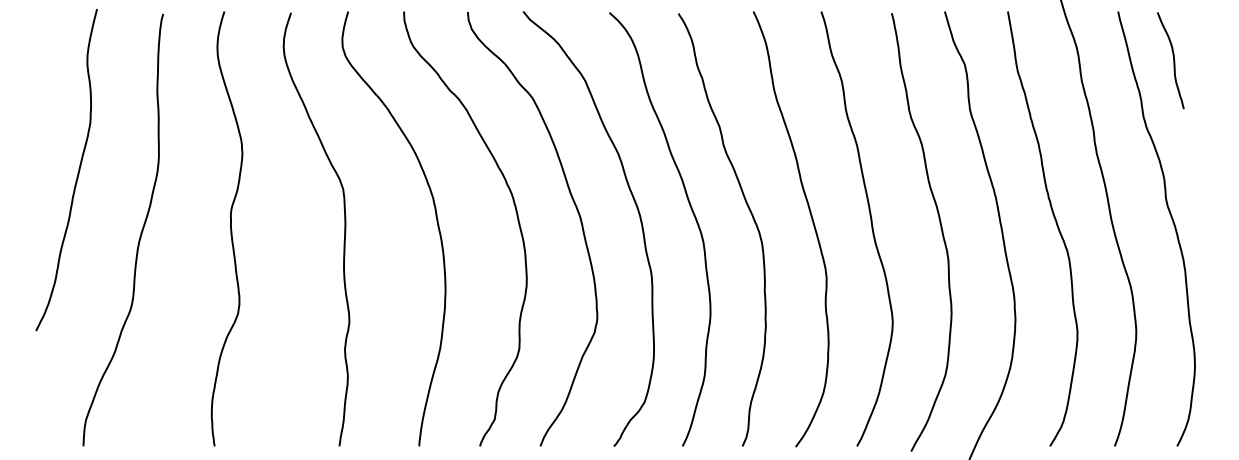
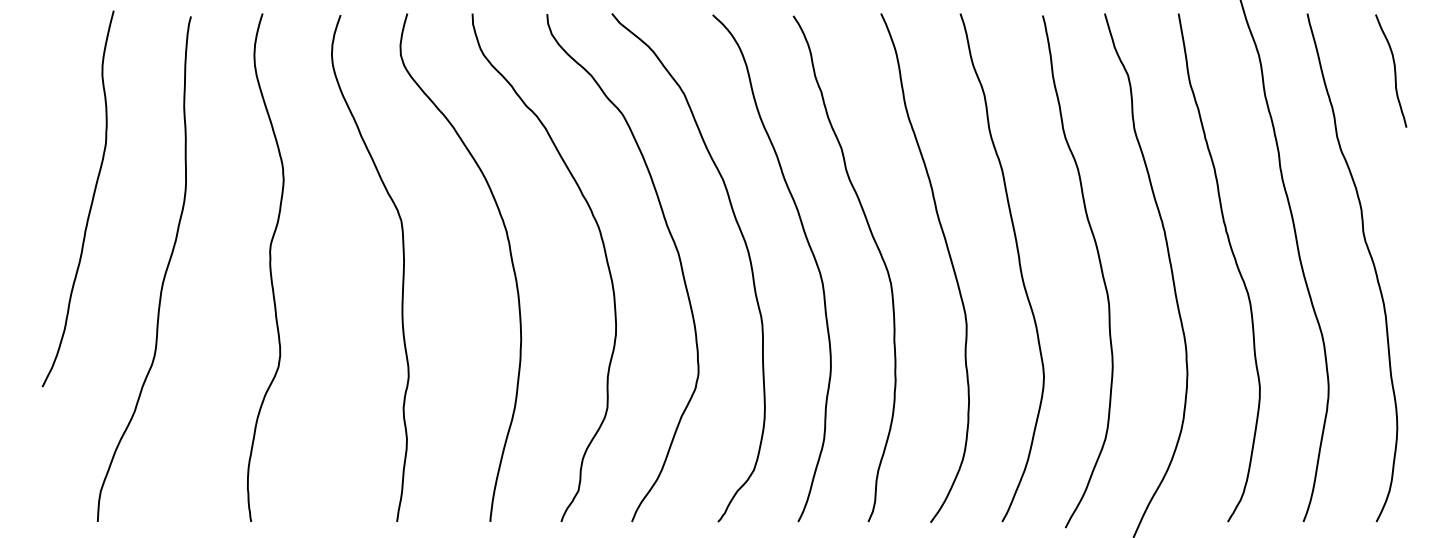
curve: (1173, 60) -> (1394, 70), moved

